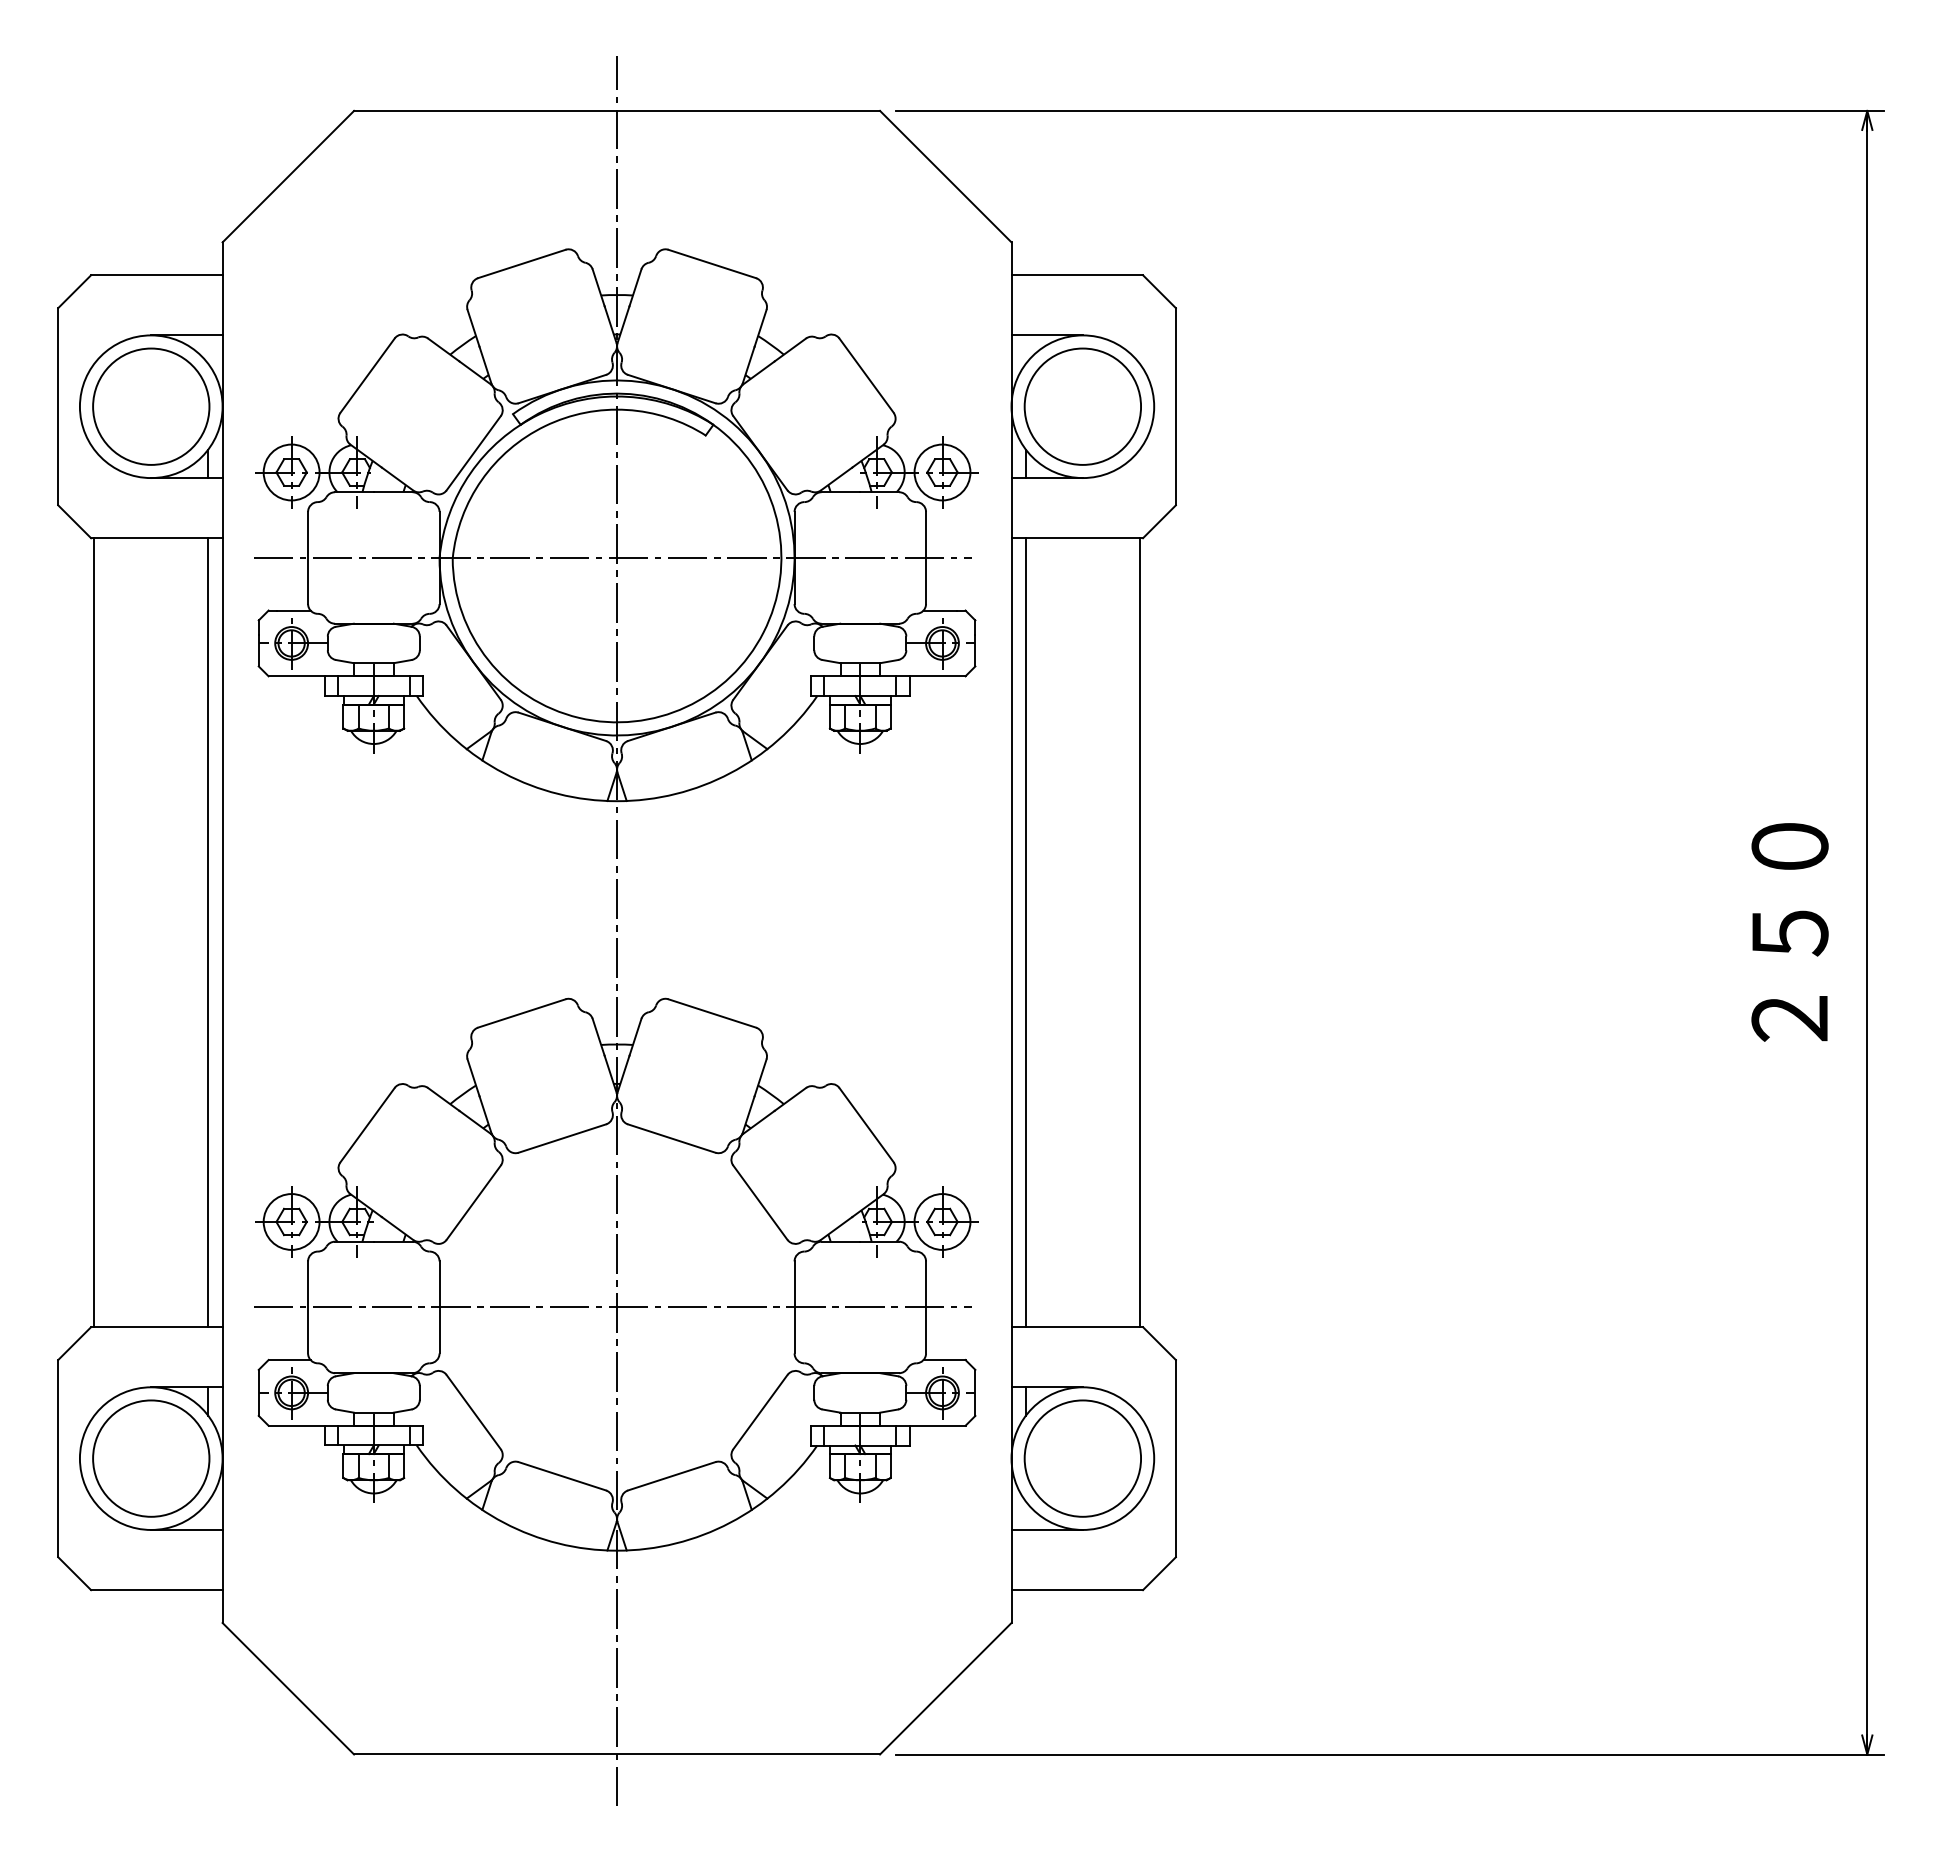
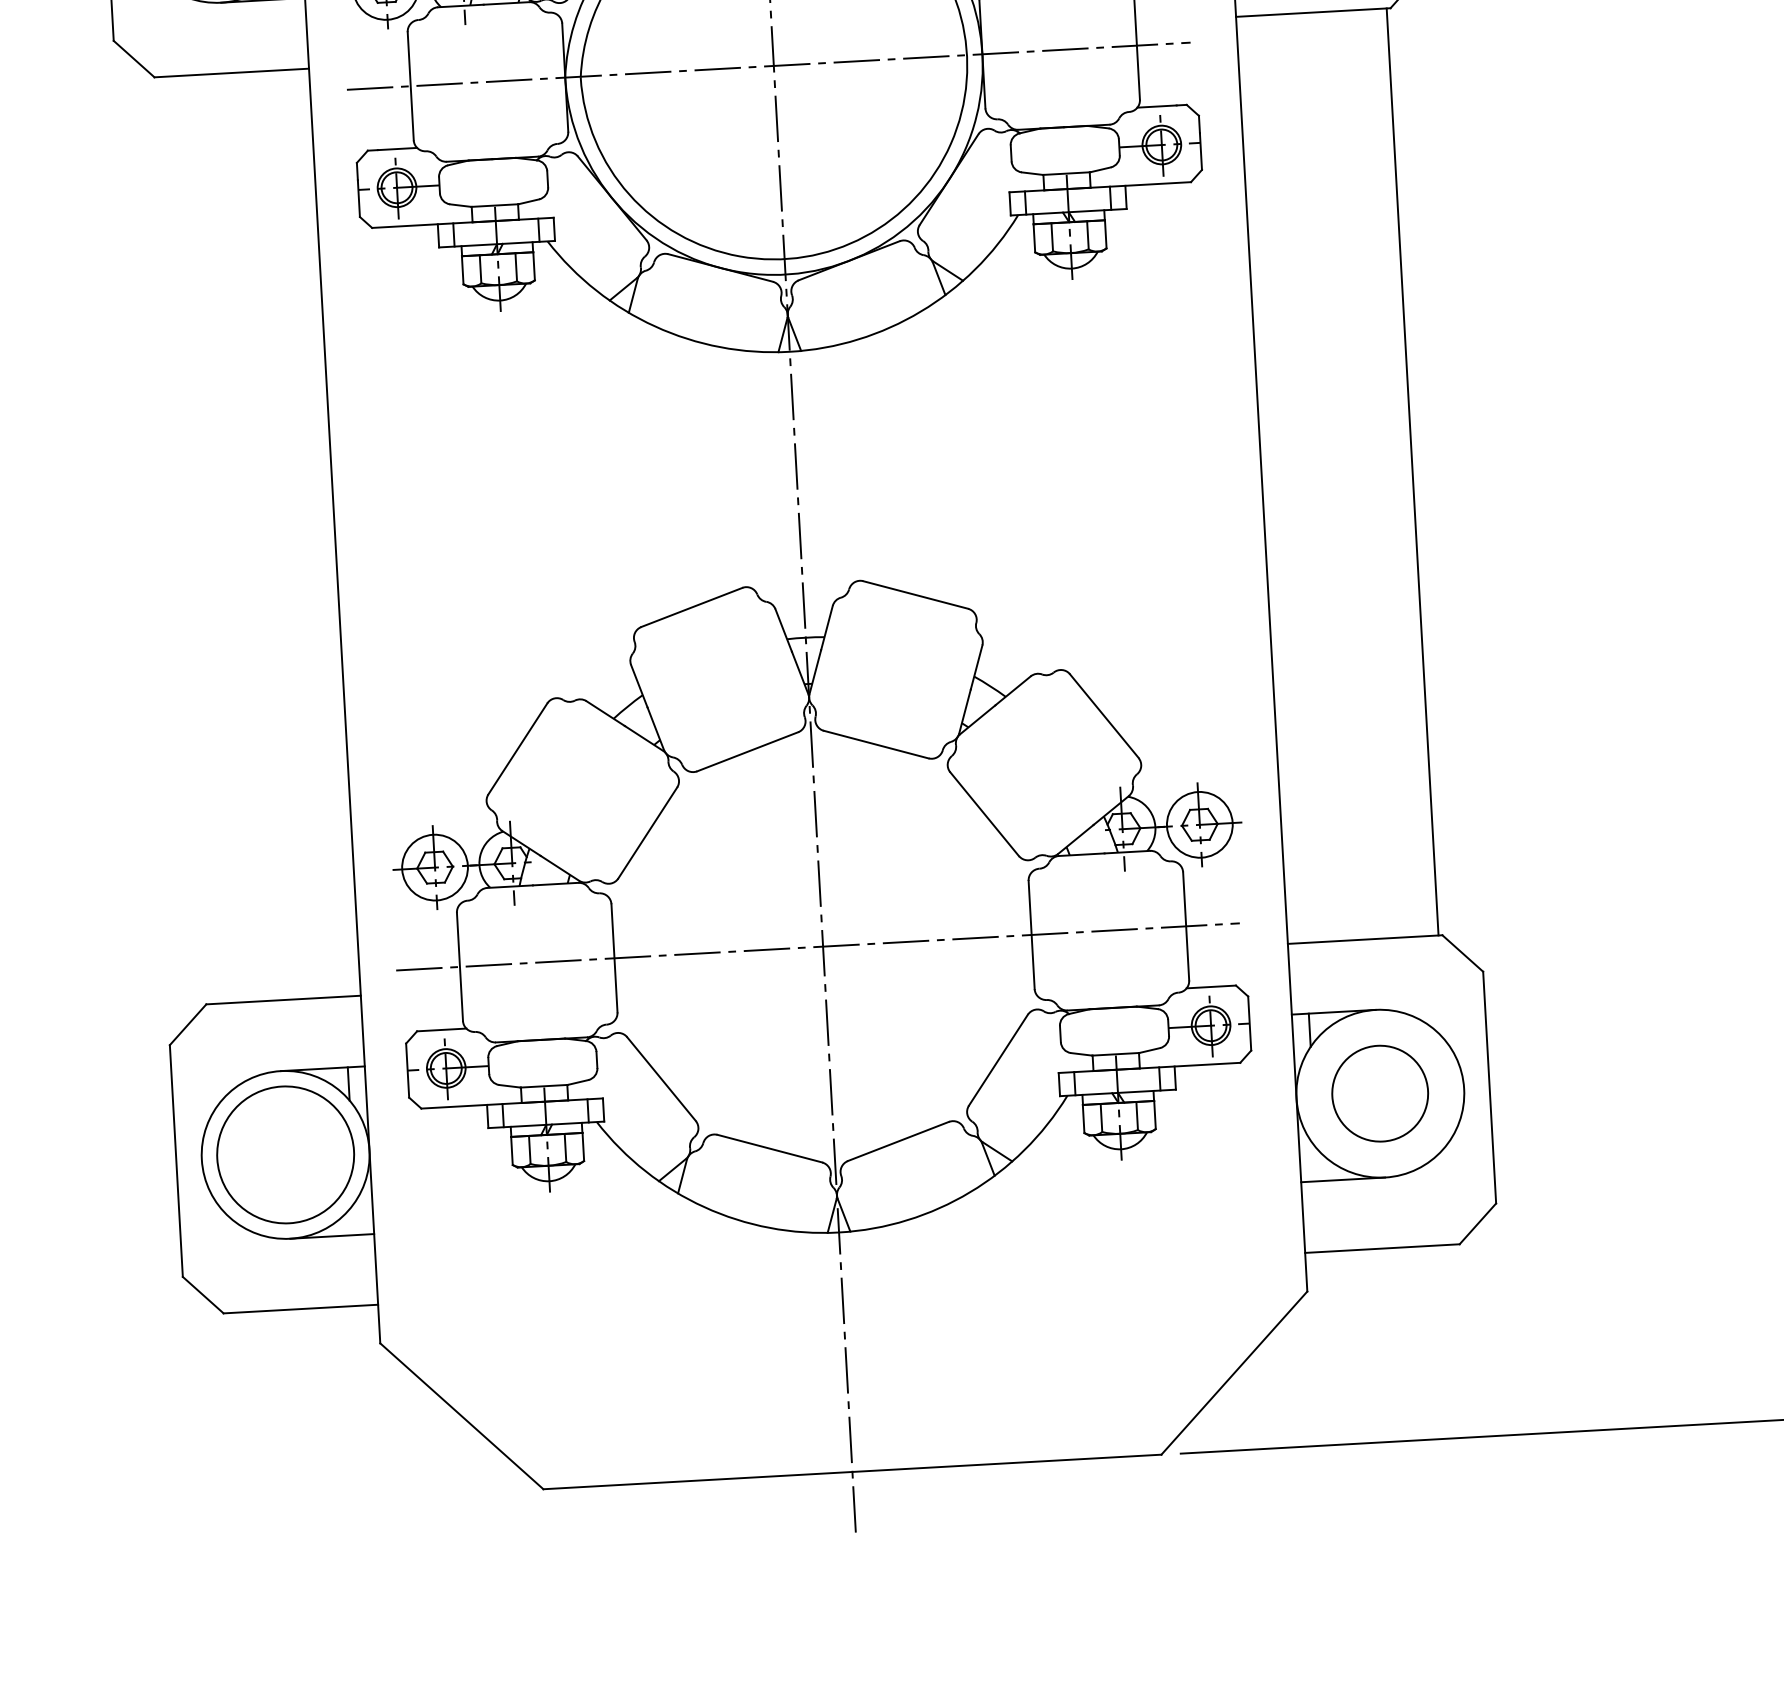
line: (94, 932) -> (184, 540), removed
line: (208, 932) -> (318, 532), removed
line: (1026, 932) -> (1279, 479), removed
circle: (1082, 1458) -> (1379, 1093), size x0.7

